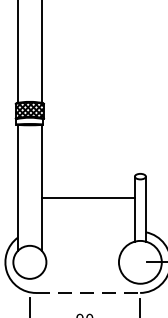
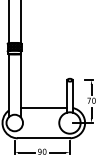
line: (87, 197) -> (43, 107), moved
line: (87, 293) -> (43, 138), dashed -> solid

